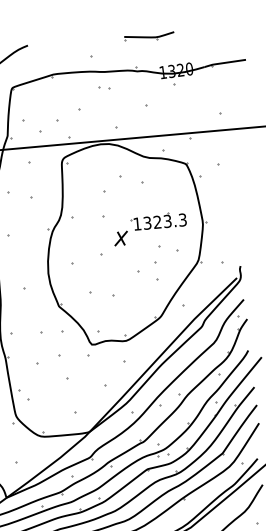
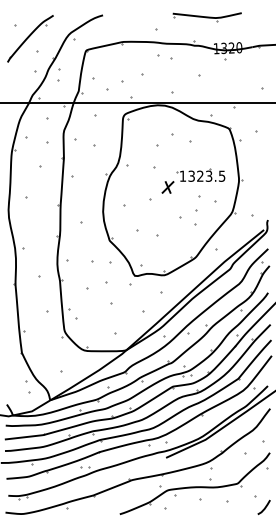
part: (149, 37) -> (207, 17), size x1.6
part: (103, 88) -> (164, 57), size x1.6
text: (183, 219) -> (222, 175), 1323.3 -> 1323.5

